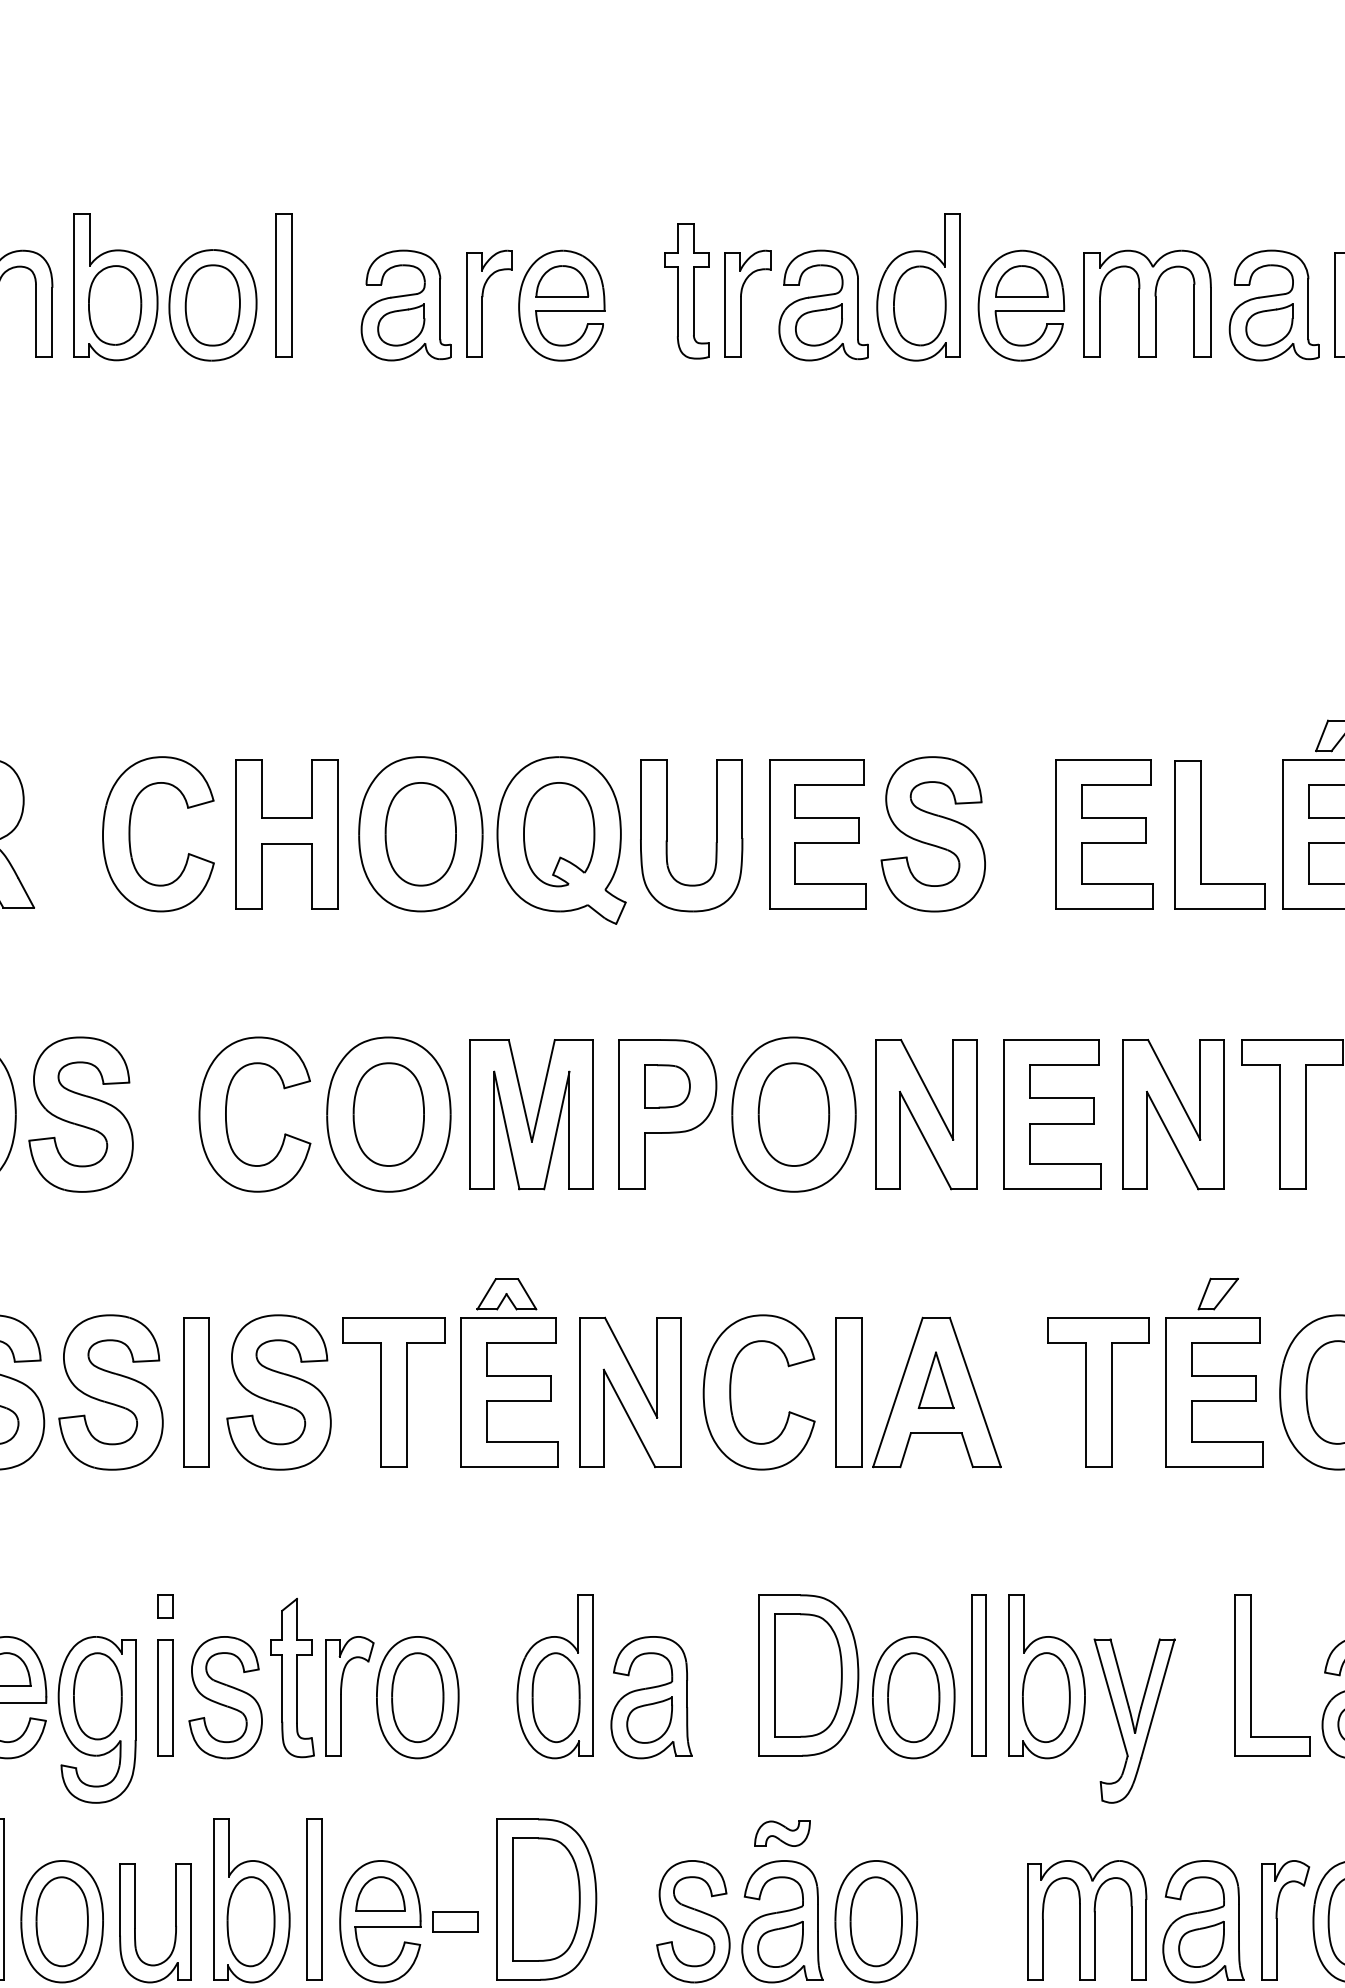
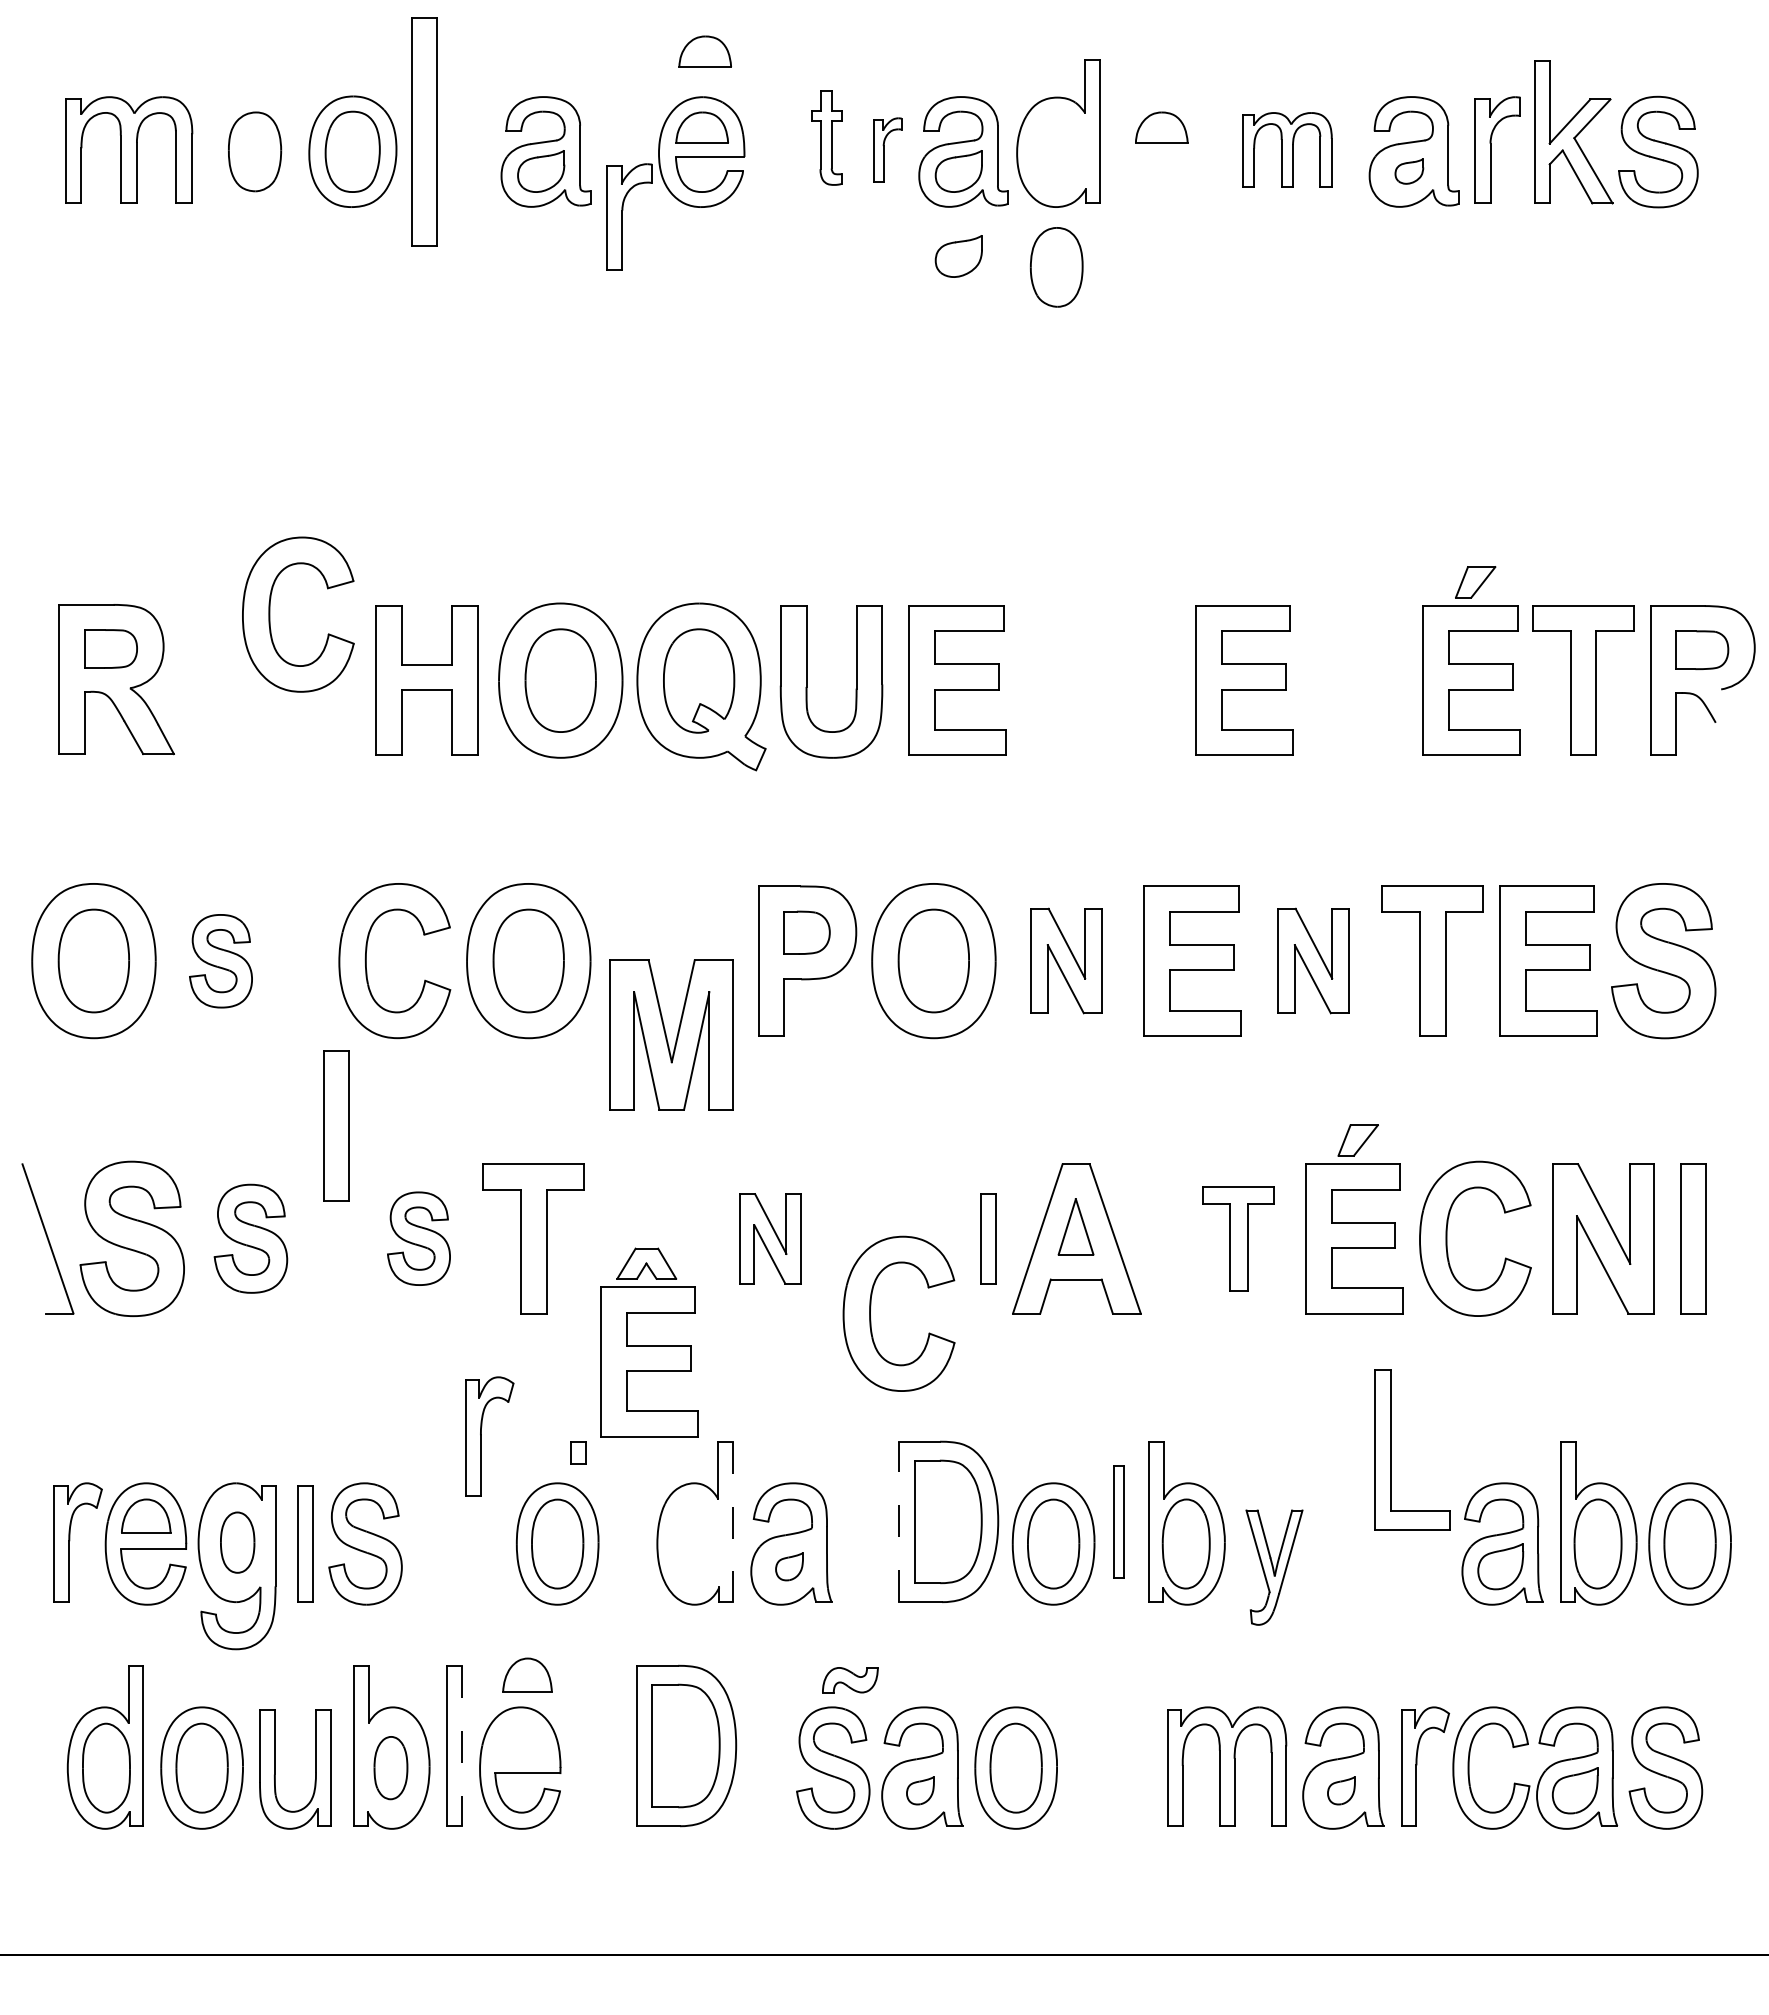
part: (564, 205) -> (704, 51), added
part: (283, 285) -> (423, 131), size x1.6
part: (115, 287) -> (255, 133), removed
part: (686, 291) -> (826, 137), size x0.7
part: (482, 303) -> (622, 216), moved
part: (747, 303) -> (887, 149), size x0.6
part: (1147, 303) -> (1287, 149), size x0.7
part: (1020, 305) -> (1160, 151), removed
part: (919, 306) -> (1056, 267), moved
part: (1269, 325) -> (1409, 171), size x0.6
part: (818, 410) -> (958, 256), added
part: (130, 834) -> (270, 614), moved
part: (932, 834) -> (1072, 680), removed
part: (1201, 834) -> (1341, 680), removed
part: (531, 1114) -> (671, 1034), moved
part: (926, 1114) -> (1066, 960), size x0.7
part: (1173, 1114) -> (1313, 960), size x0.7
part: (80, 1115) -> (220, 961), size x0.6
part: (509, 1373) -> (649, 1342), moved
part: (110, 1392) -> (250, 1238), size x0.7
part: (196, 1392) -> (336, 1125), moved
part: (278, 1392) -> (418, 1238), size x0.6
part: (630, 1392) -> (770, 1238), size x0.6
part: (848, 1392) -> (988, 1238), size x0.6
part: (1098, 1392) -> (1238, 1238), size x0.7
part: (731, 1398) -> (871, 1319), moved
part: (165, 1606) -> (578, 1452), moved
line: (758, 1675) -> (898, 1521), solid -> dashed
part: (978, 1675) -> (1118, 1521), size x0.7
part: (1251, 1675) -> (1391, 1449), moved
line: (593, 1676) -> (733, 1522), solid -> dashed
part: (292, 1678) -> (432, 1524), removed
part: (97, 1696) -> (237, 1542), size x0.7
part: (341, 1696) -> (481, 1436), moved
part: (555, 1697) -> (695, 1543), removed
part: (649, 1720) -> (789, 1566), size x0.6
part: (1134, 1721) -> (1274, 1567), size x0.7
part: (782, 1834) -> (850, 1680), moved
part: (380, 1893) -> (527, 1674), moved
line: (322, 1900) -> (462, 1746), solid -> dashed
part: (250, 1921) -> (390, 1767), size x0.7
part: (455, 1921) -> (595, 1767), removed
part: (780, 1944) -> (920, 1790), size x0.6
part: (1201, 1944) -> (1341, 1790), size x0.6

